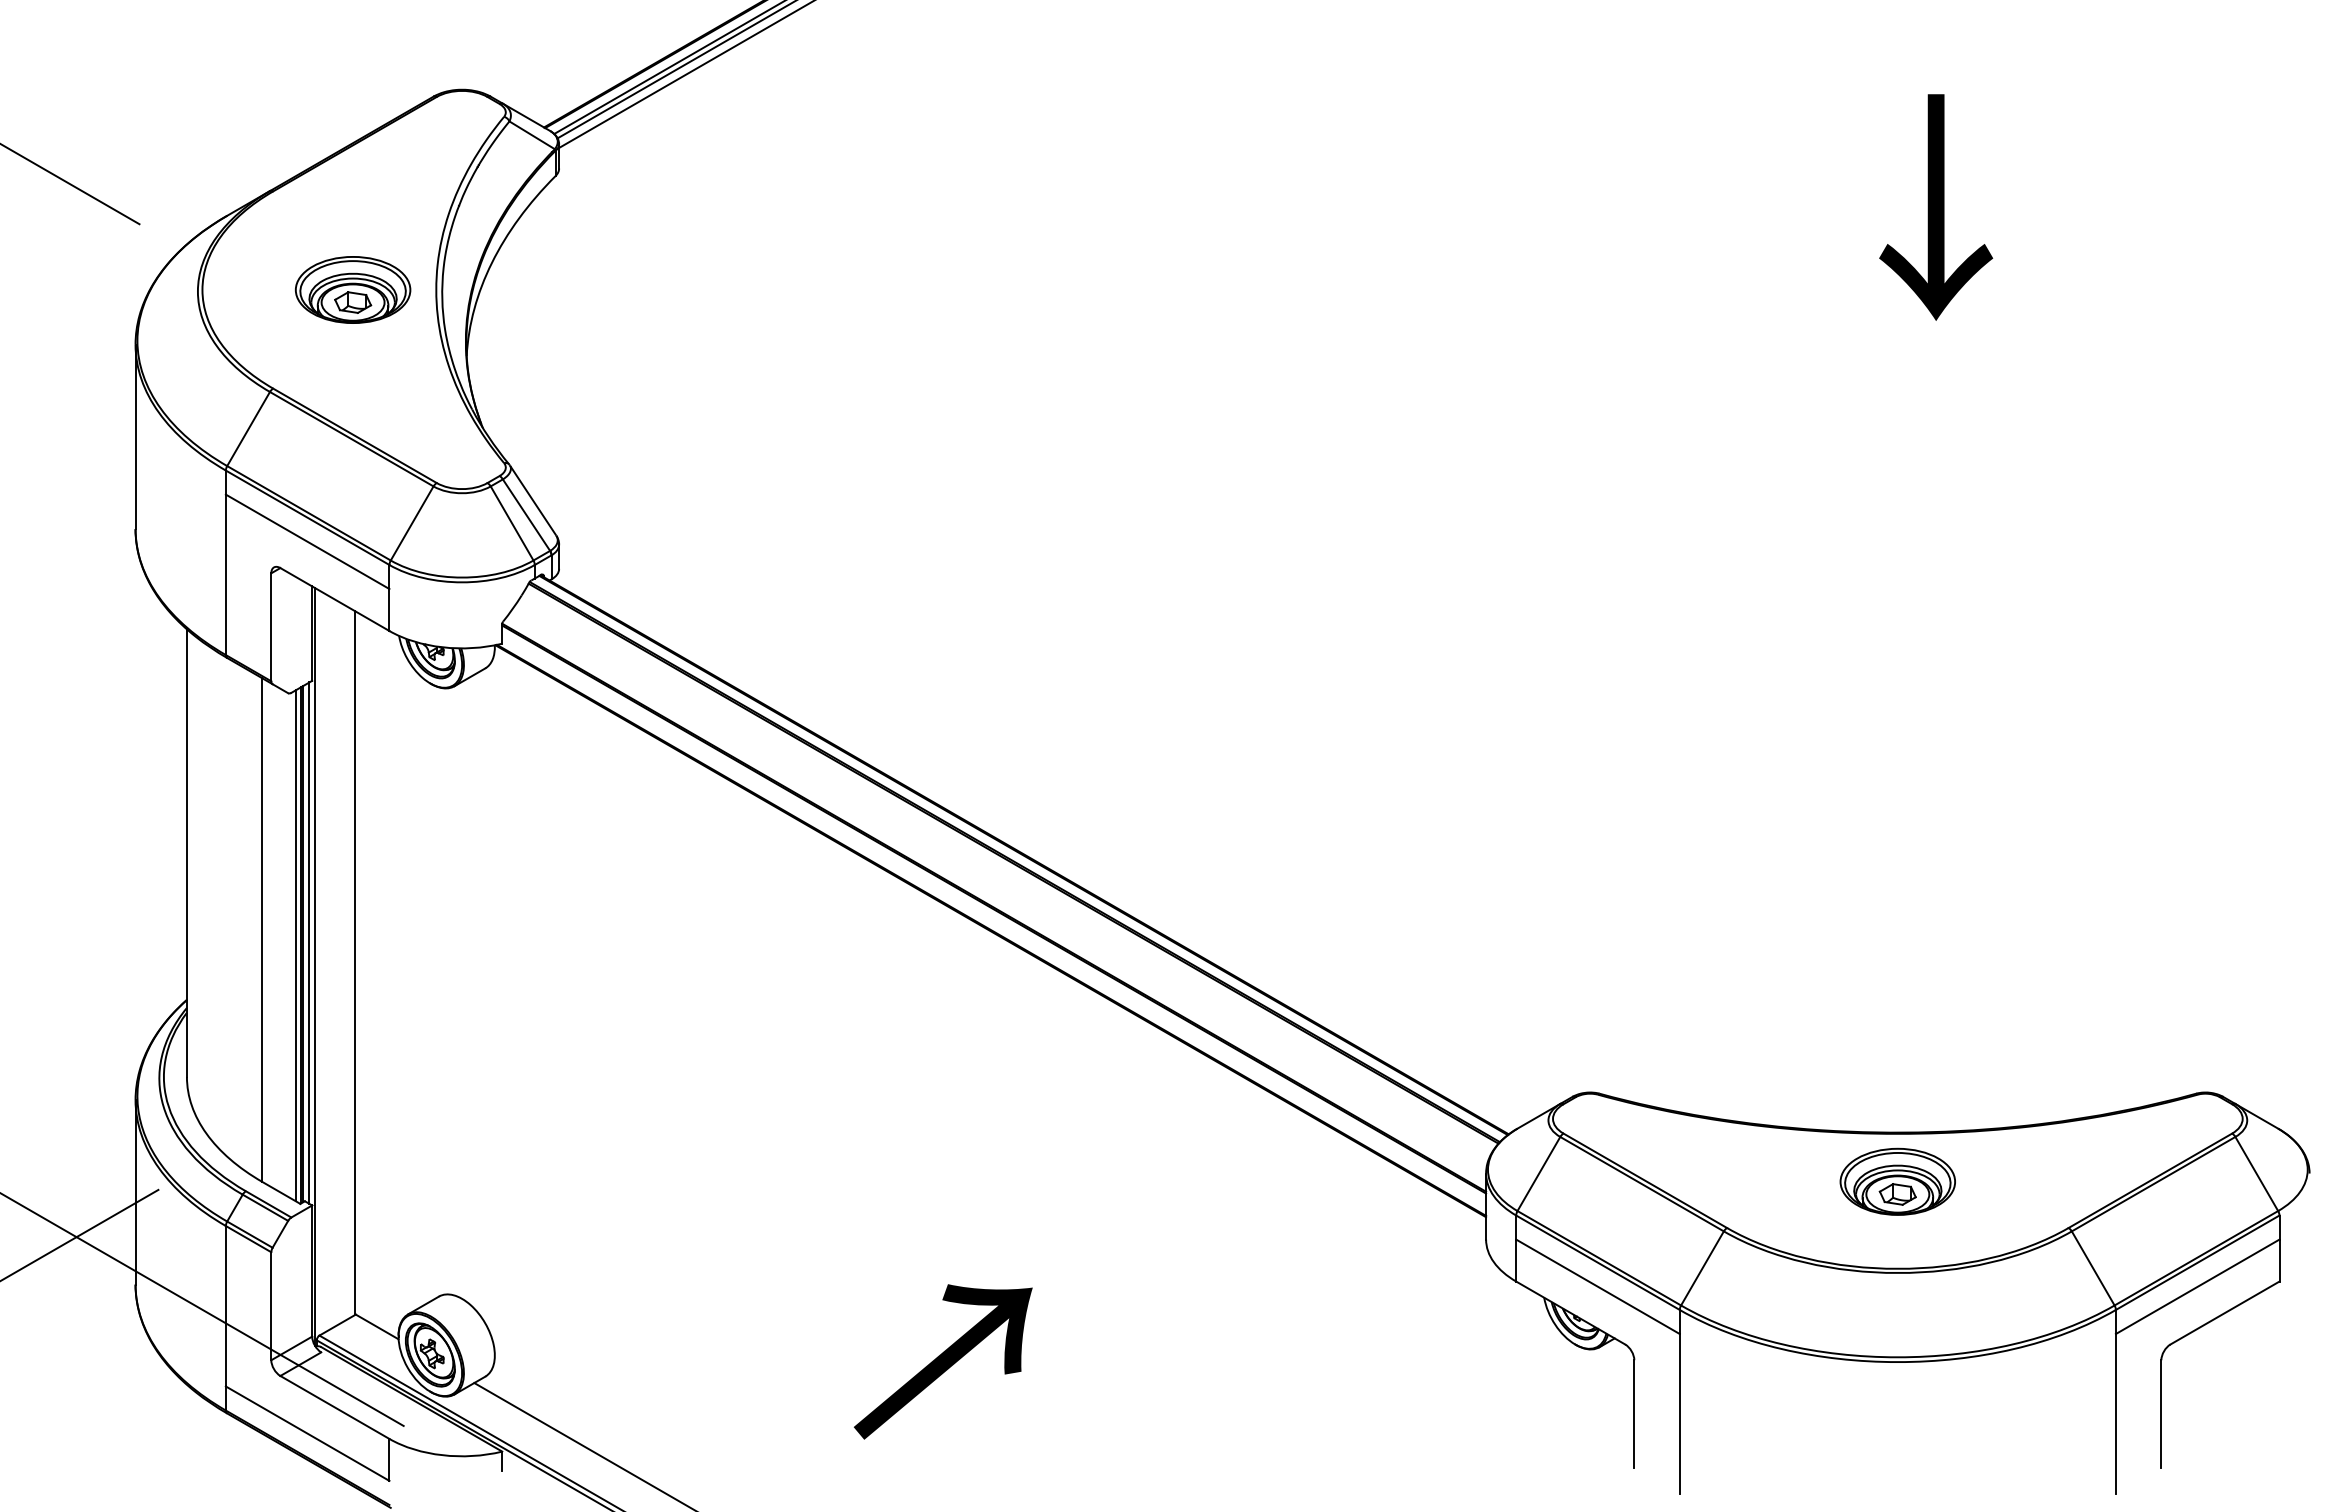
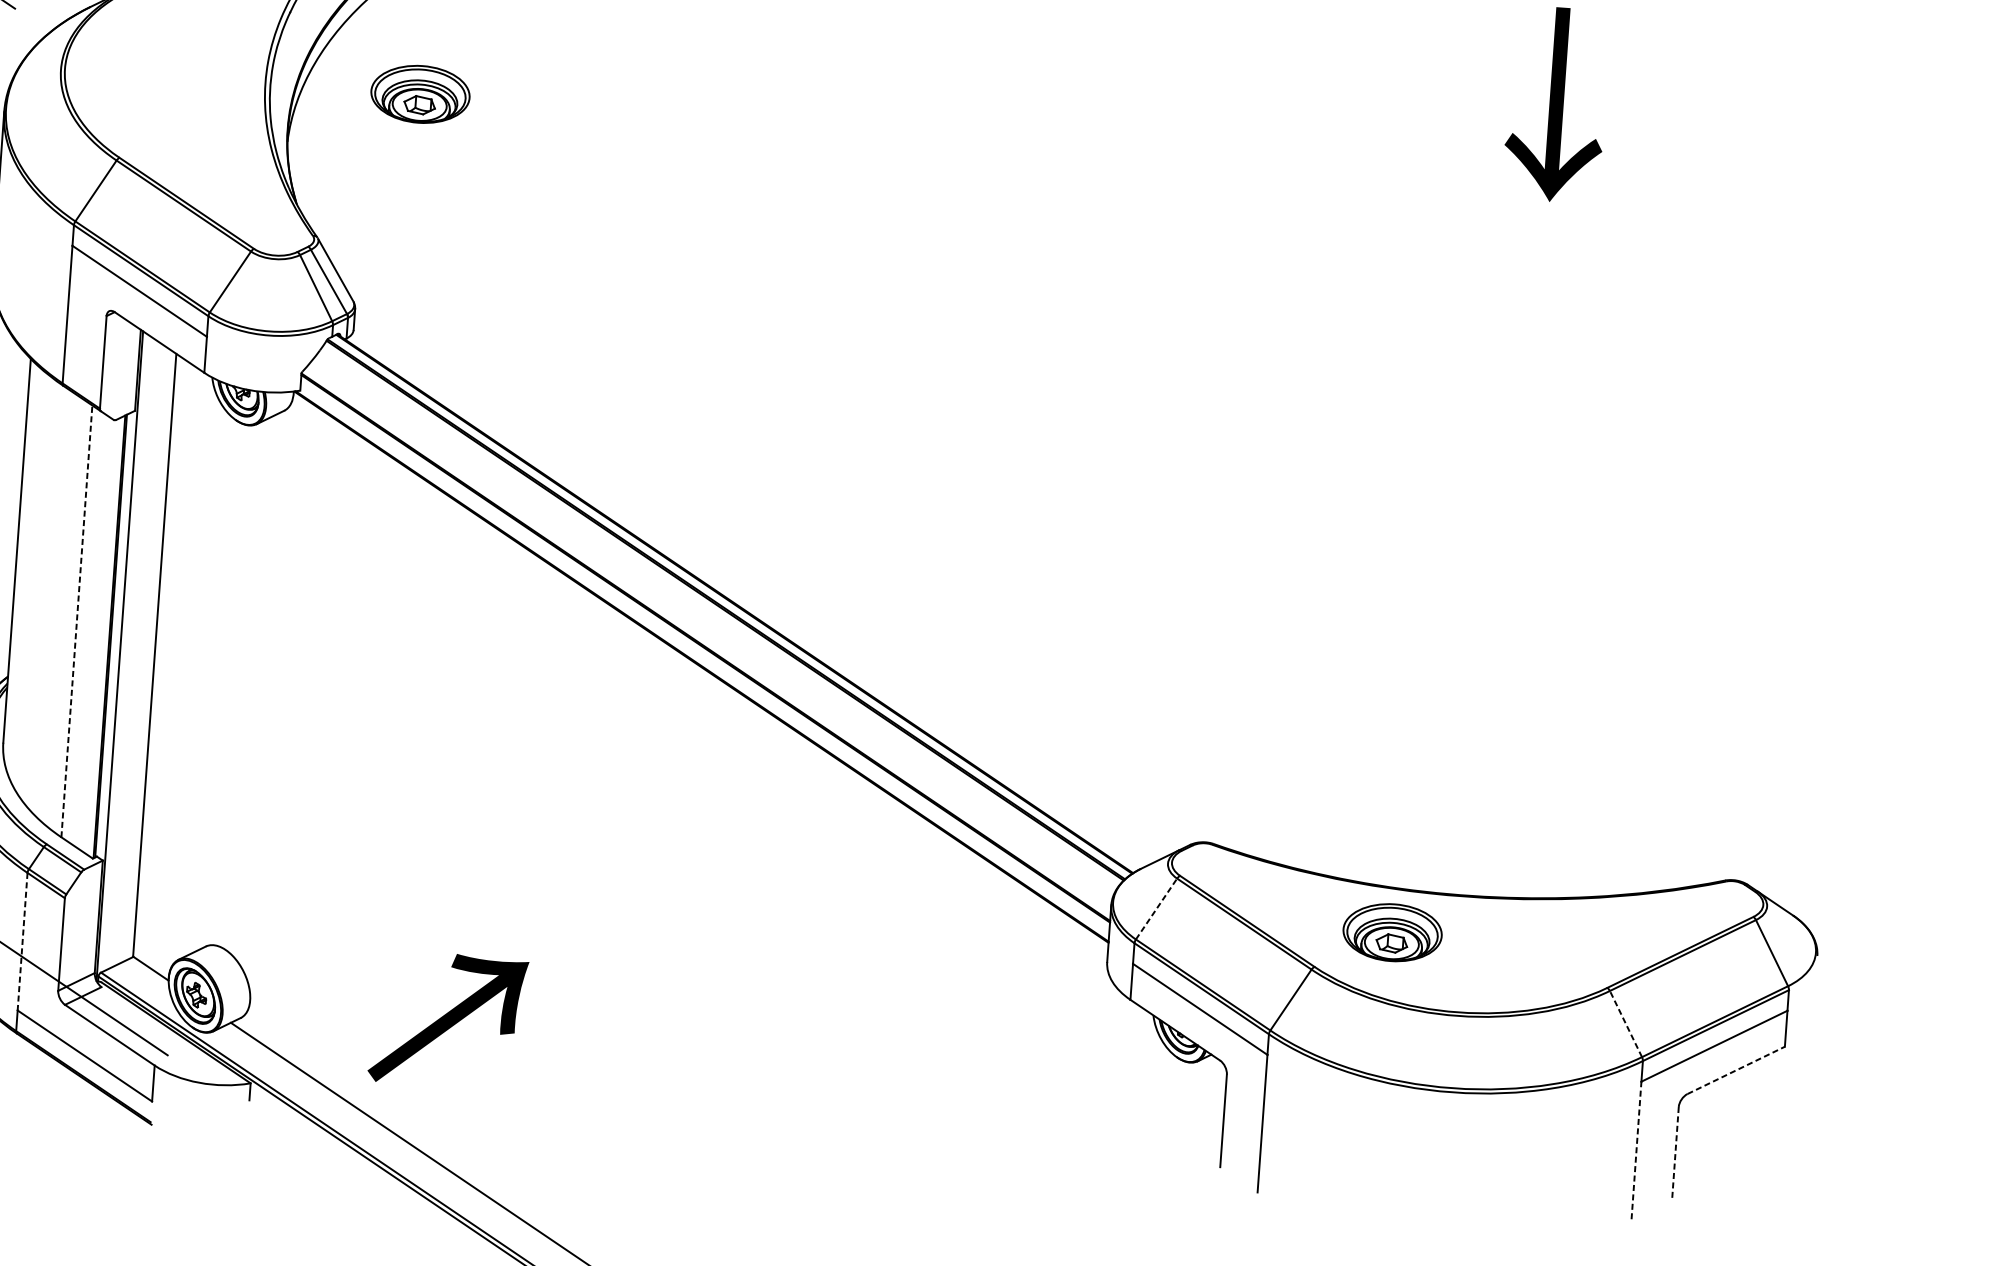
part: (353, 289) -> (420, 94), moved
line: (262, 930) -> (77, 621), solid -> dashed
line: (309, 942) -> (116, 634), removed
line: (295, 945) -> (104, 636), removed
line: (1538, 1174) -> (1156, 909), solid -> dashed
part: (1897, 1181) -> (1392, 932), moved
line: (2093, 1268) -> (1626, 1024), solid -> dashed
line: (225, 1306) -> (22, 941), solid -> dashed
line: (2224, 1313) -> (1735, 1070), solid -> dashed
text: (942, 1361) -> (447, 1019), moved
line: (2115, 1413) -> (1636, 1149), solid -> dashed
line: (2161, 1414) -> (1675, 1153), solid -> dashed

